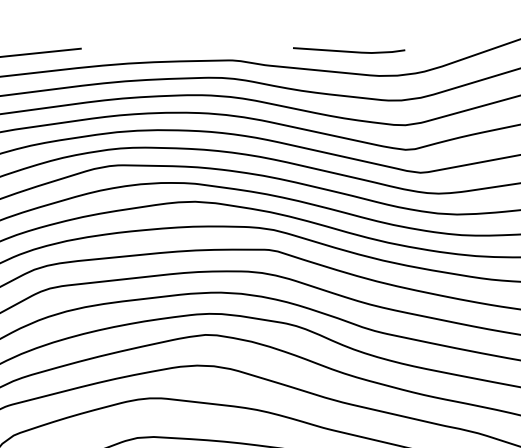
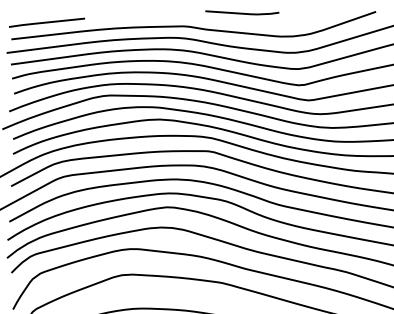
line: (349, 49) -> (242, 12), moved

